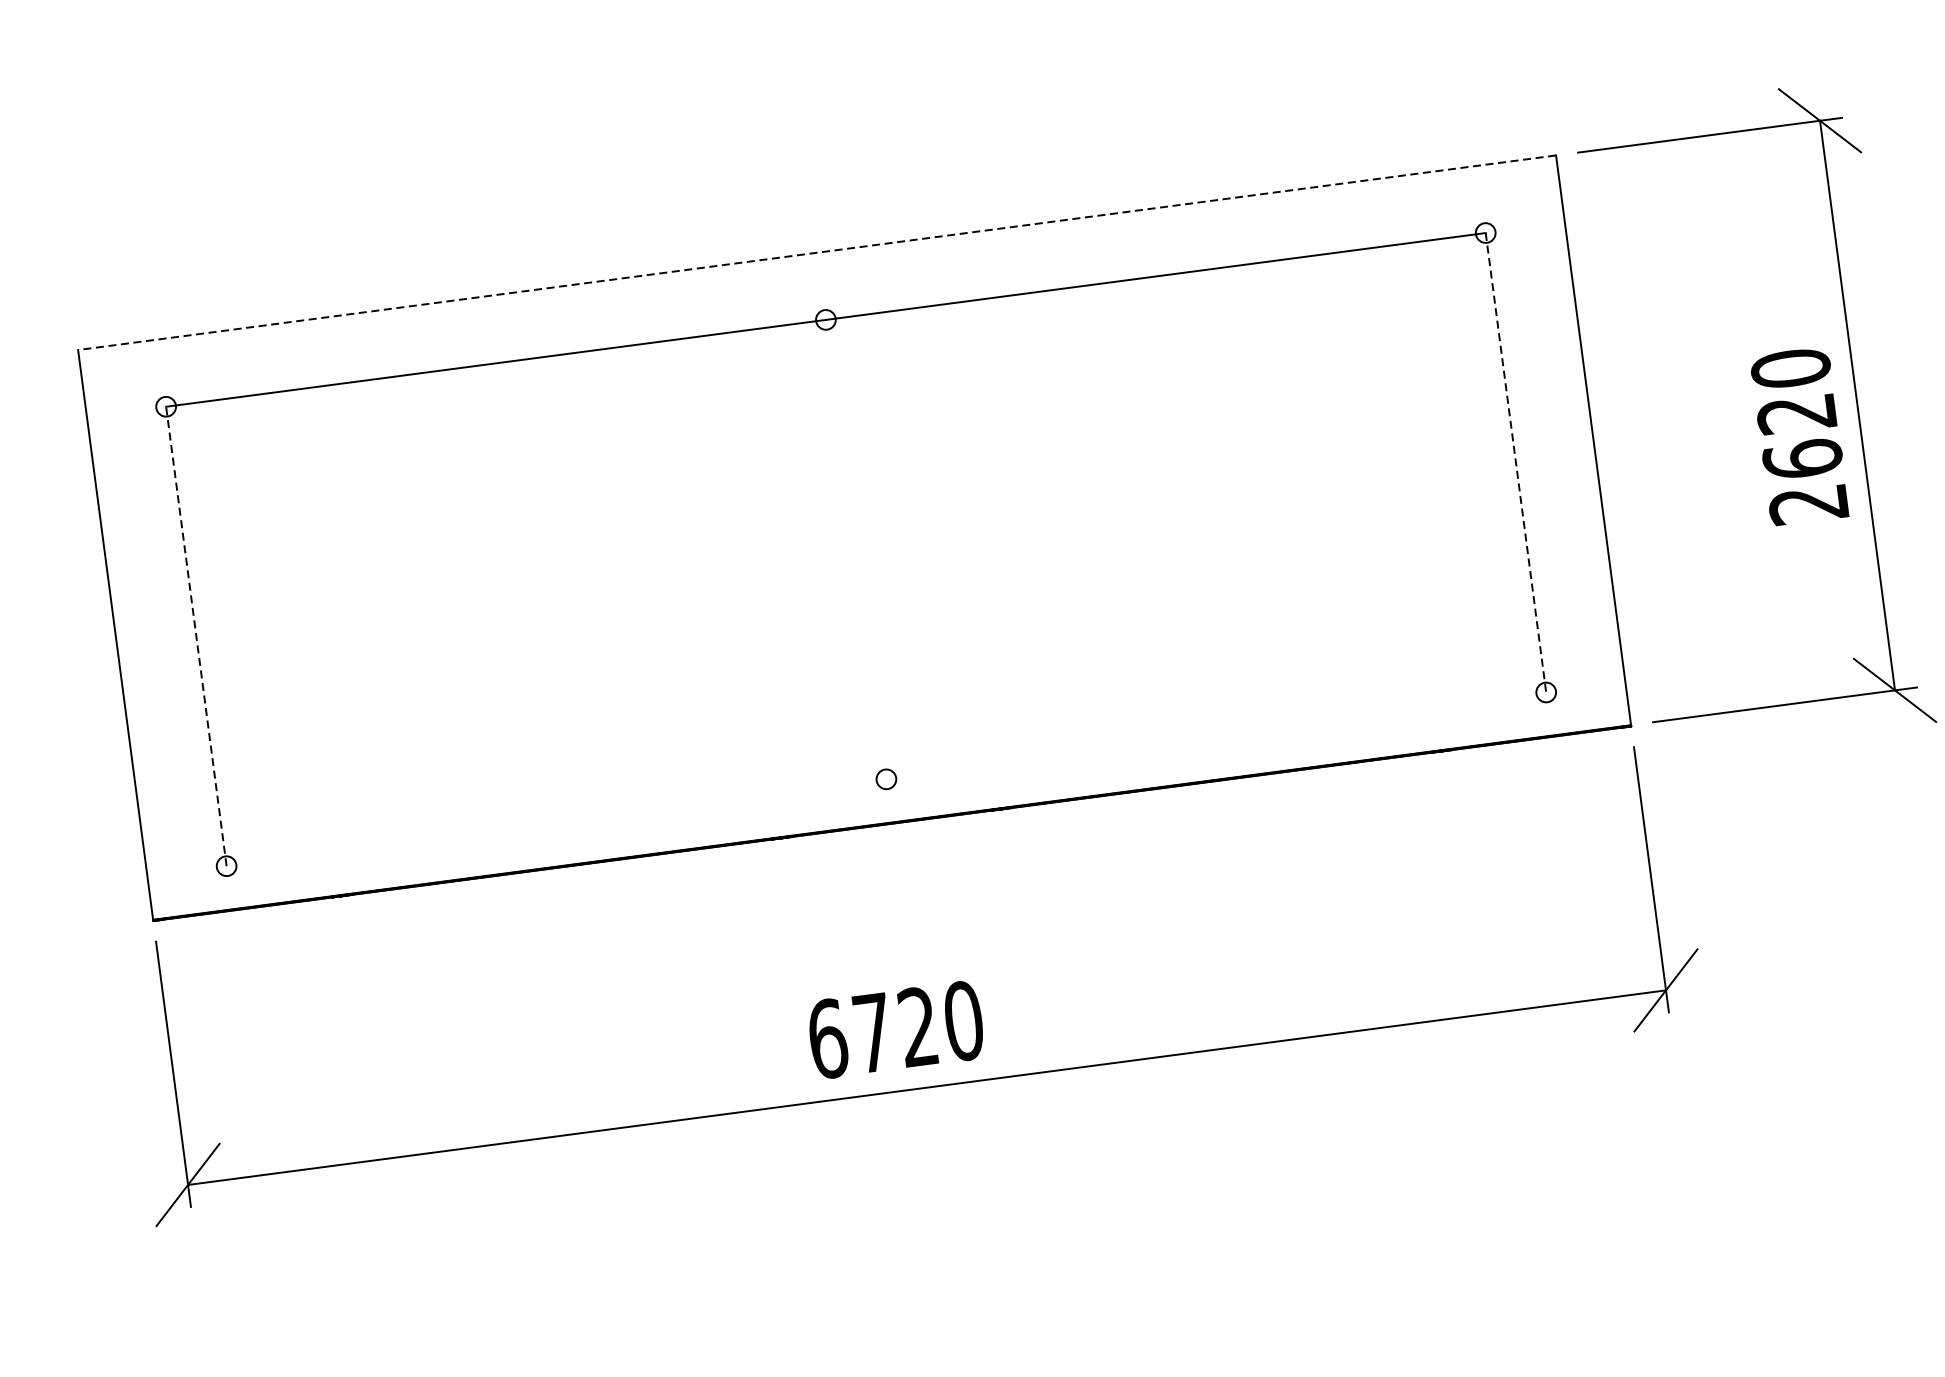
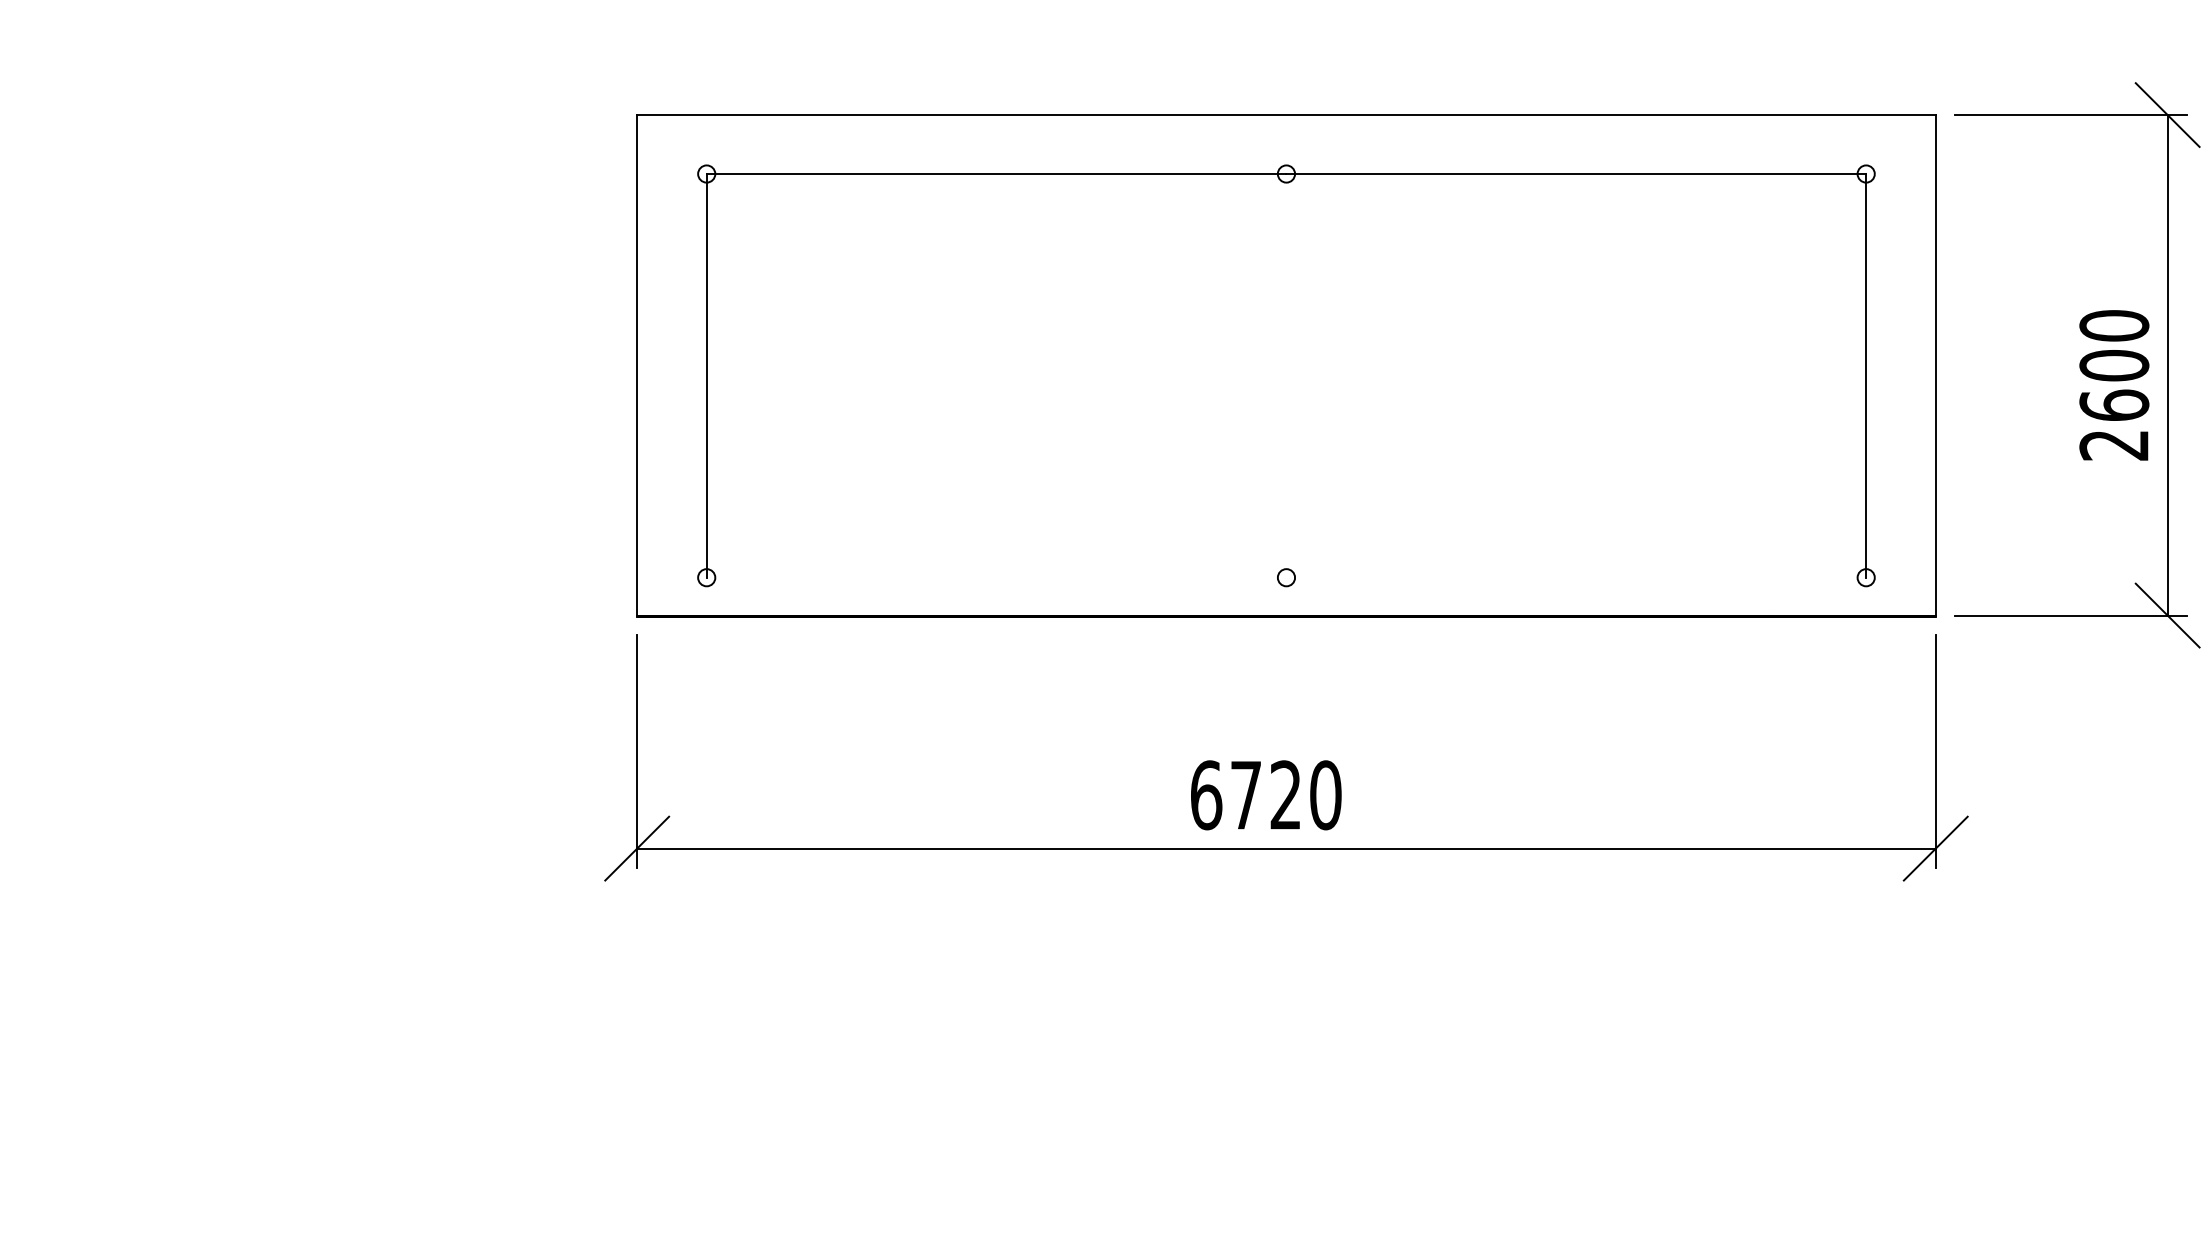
line: (816, 253) -> (1285, 115), dashed -> solid
text: (1796, 413) -> (2114, 365), 2620 -> 2600
line: (1516, 462) -> (1866, 375), dashed -> solid
line: (196, 636) -> (706, 375), dashed -> solid

